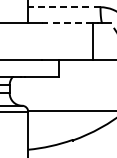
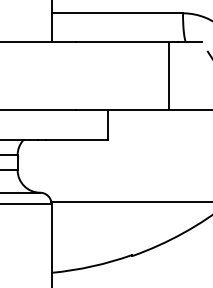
line: (63, 7) -> (115, 13), dashed -> solid
line: (67, 23) -> (122, 42), dashed -> solid

